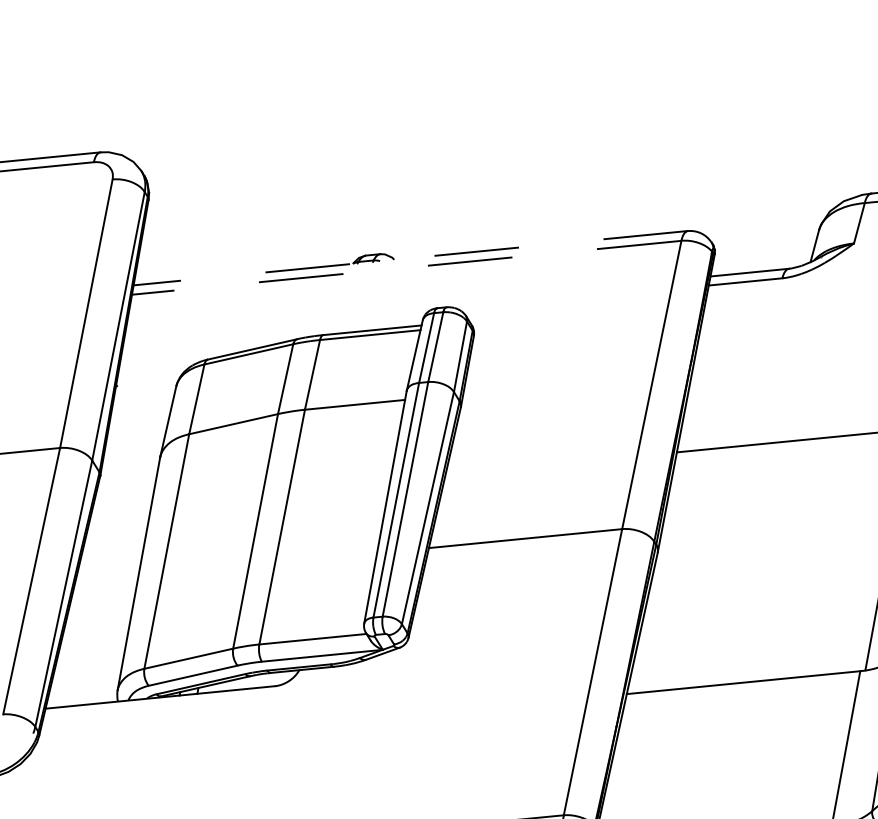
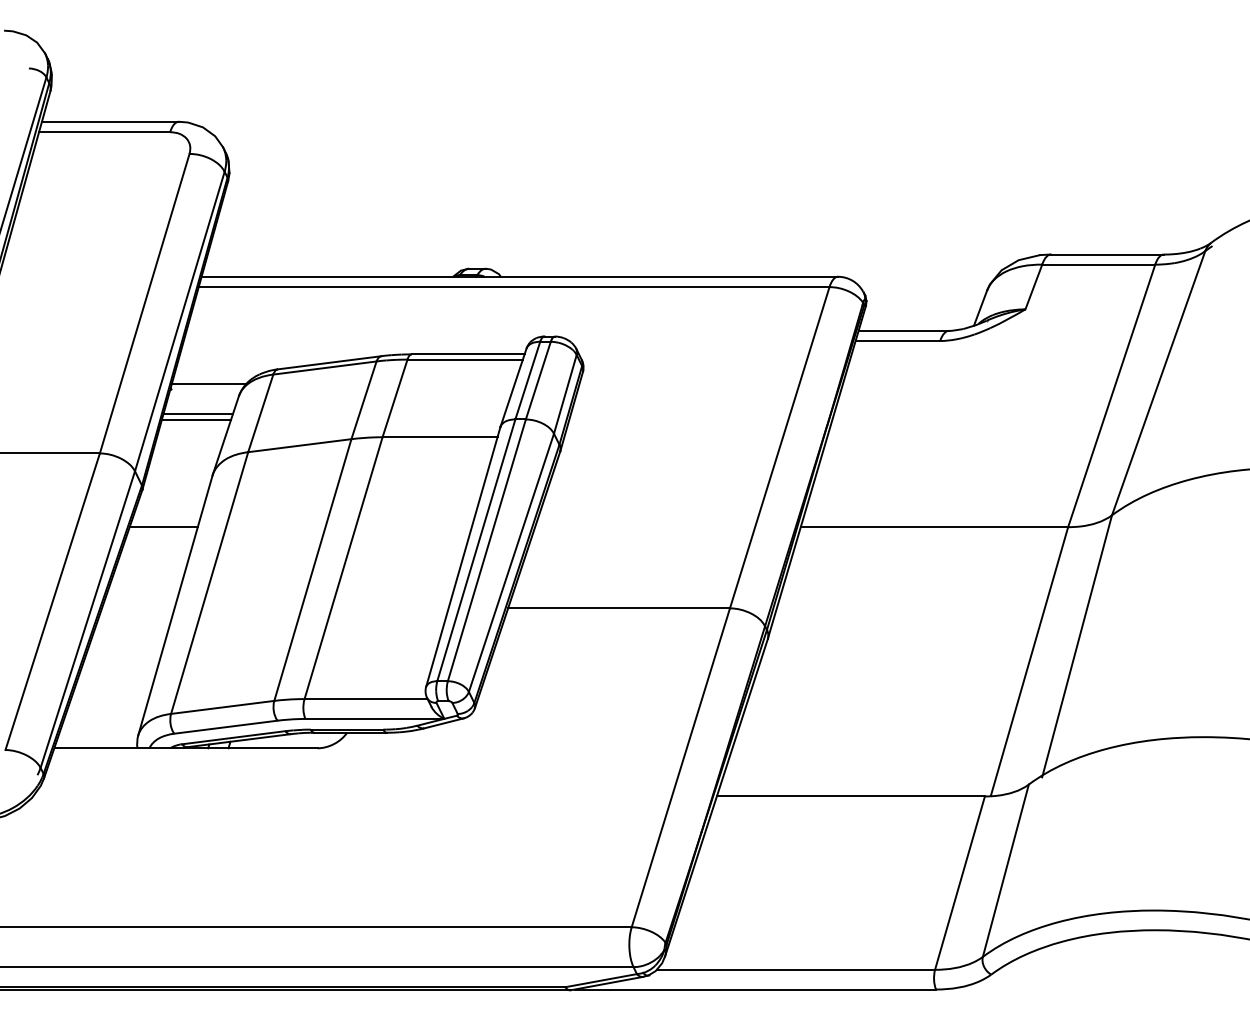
line: (410, 258) -> (519, 276), dashed -> solid
line: (406, 268) -> (513, 287), dashed -> solid
line: (148, 377) -> (208, 383), added
line: (142, 405) -> (198, 414), added
line: (141, 411) -> (196, 420), added
line: (121, 507) -> (163, 527), added

